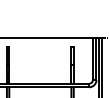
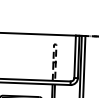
line: (72, 47) -> (55, 44), solid -> dashed

